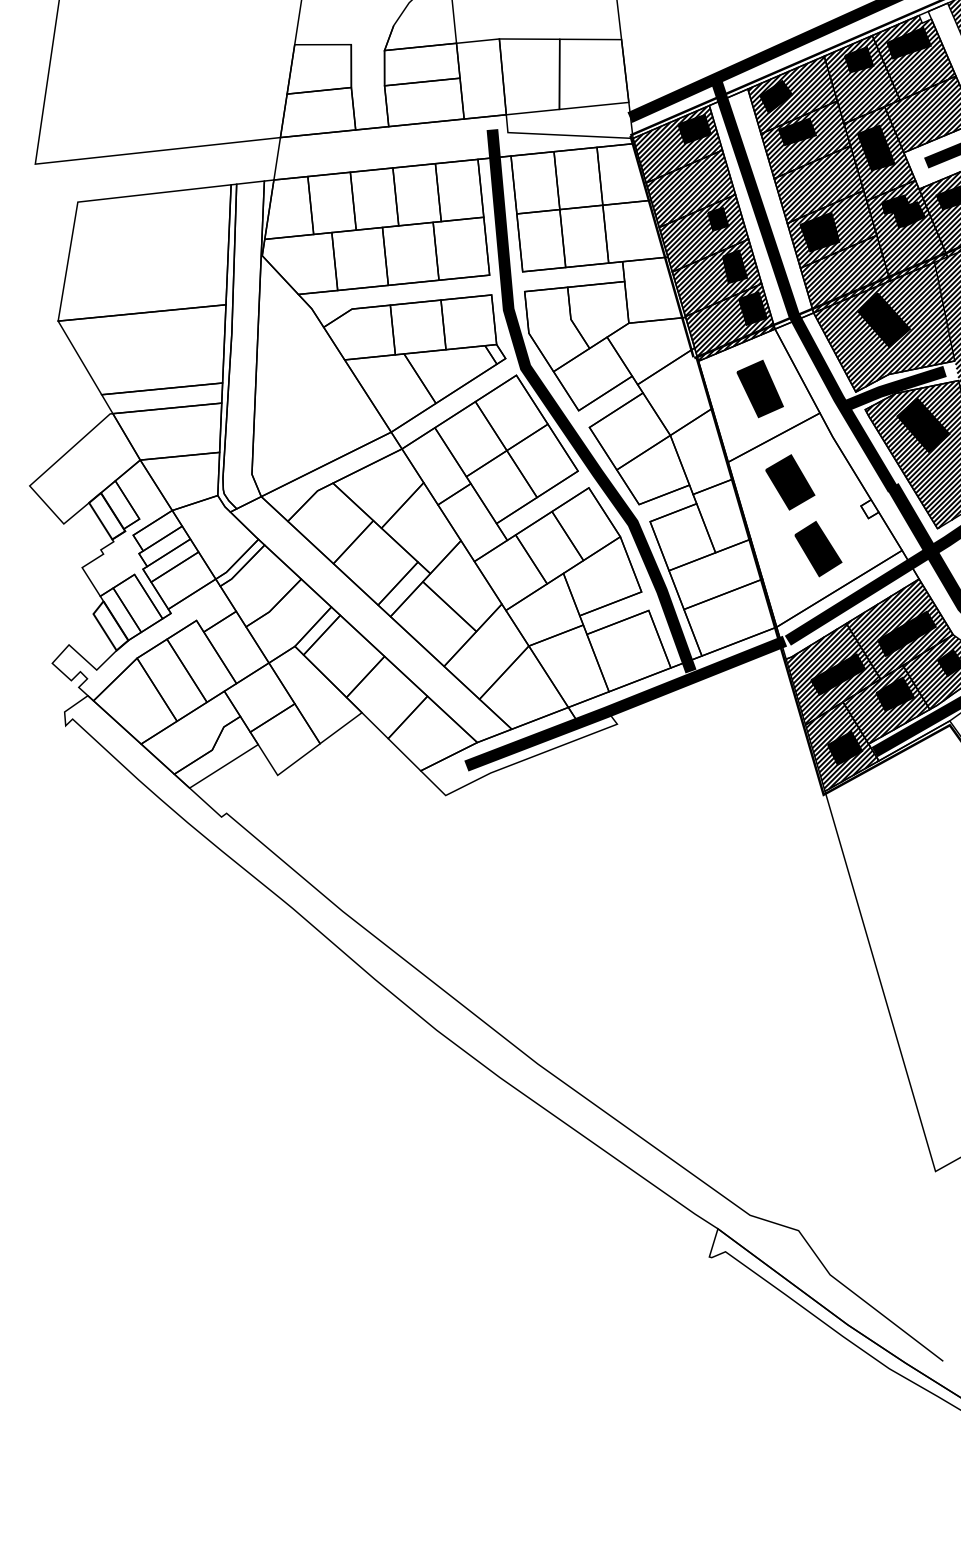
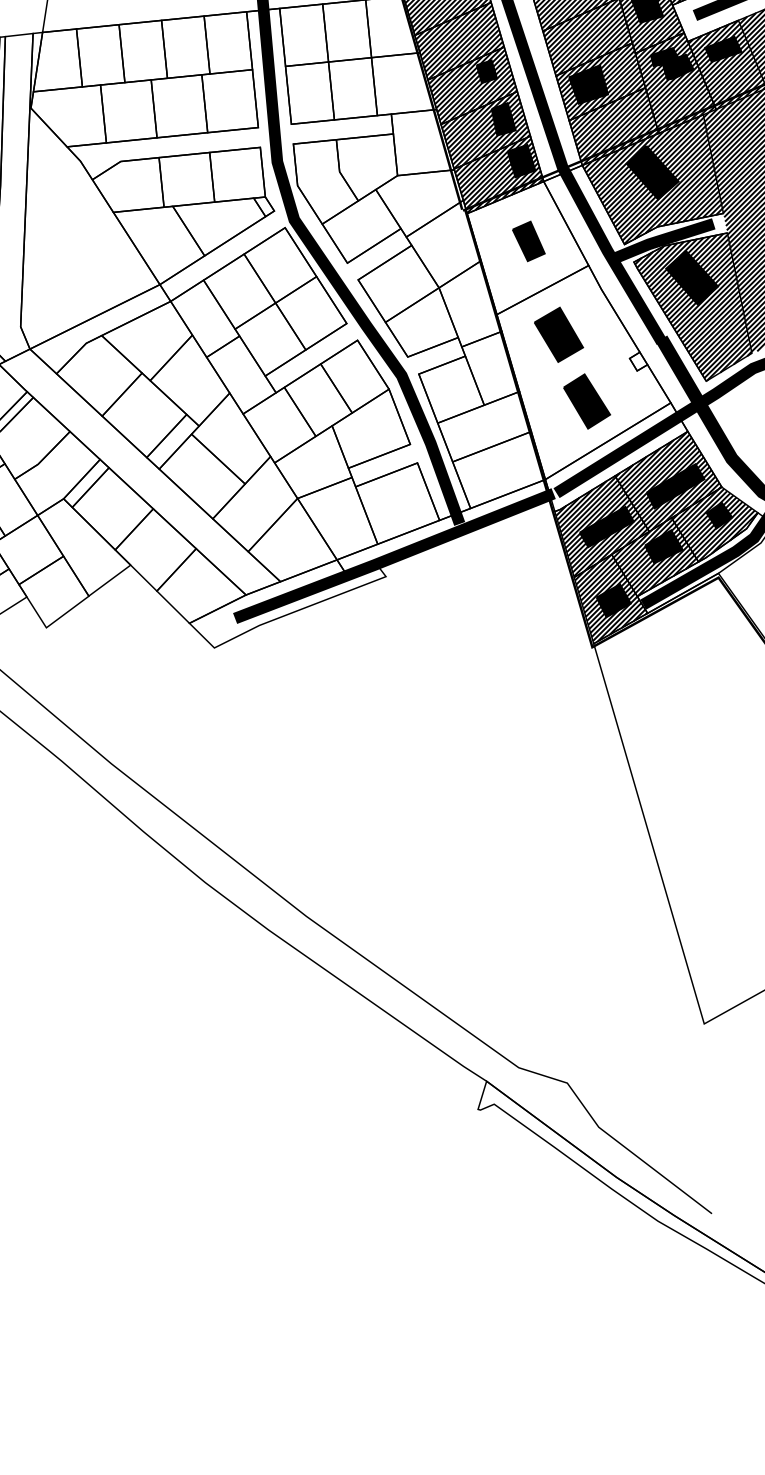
part: (759, 388) -> (528, 240), size x0.7

